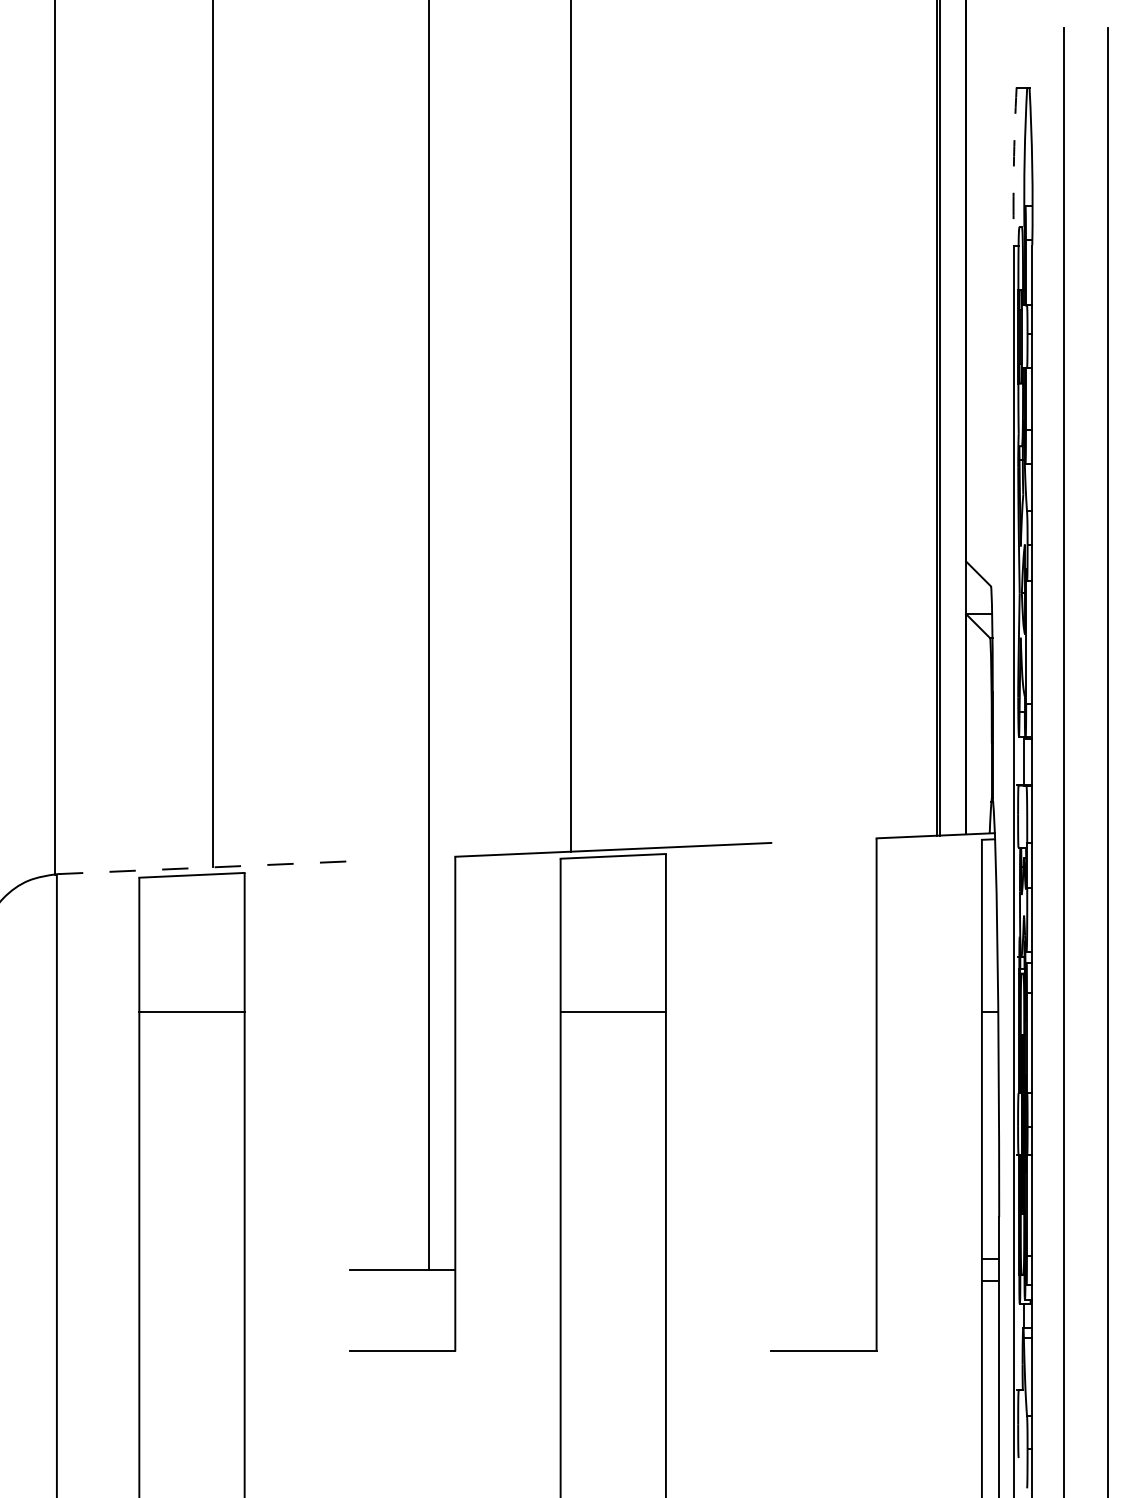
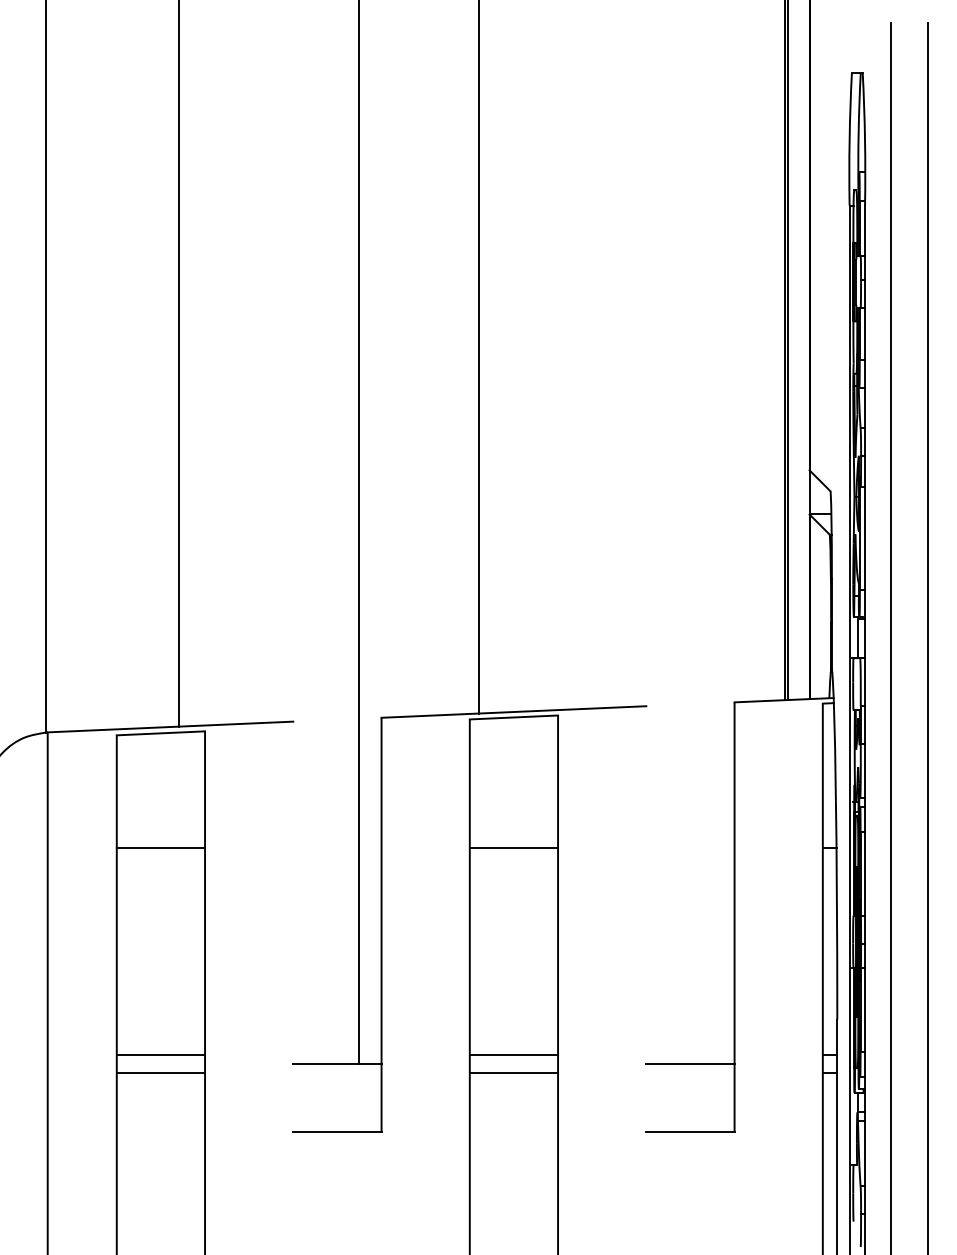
arc: (1013, 166) -> (849, 139), dashed -> solid
line: (203, 868) -> (170, 727), dashed -> solid
line: (191, 1258) -> (160, 1054), added
line: (612, 1258) -> (513, 1054), added
line: (824, 1269) -> (690, 1063), added
line: (191, 1280) -> (160, 1072), added
line: (612, 1280) -> (513, 1072), added

